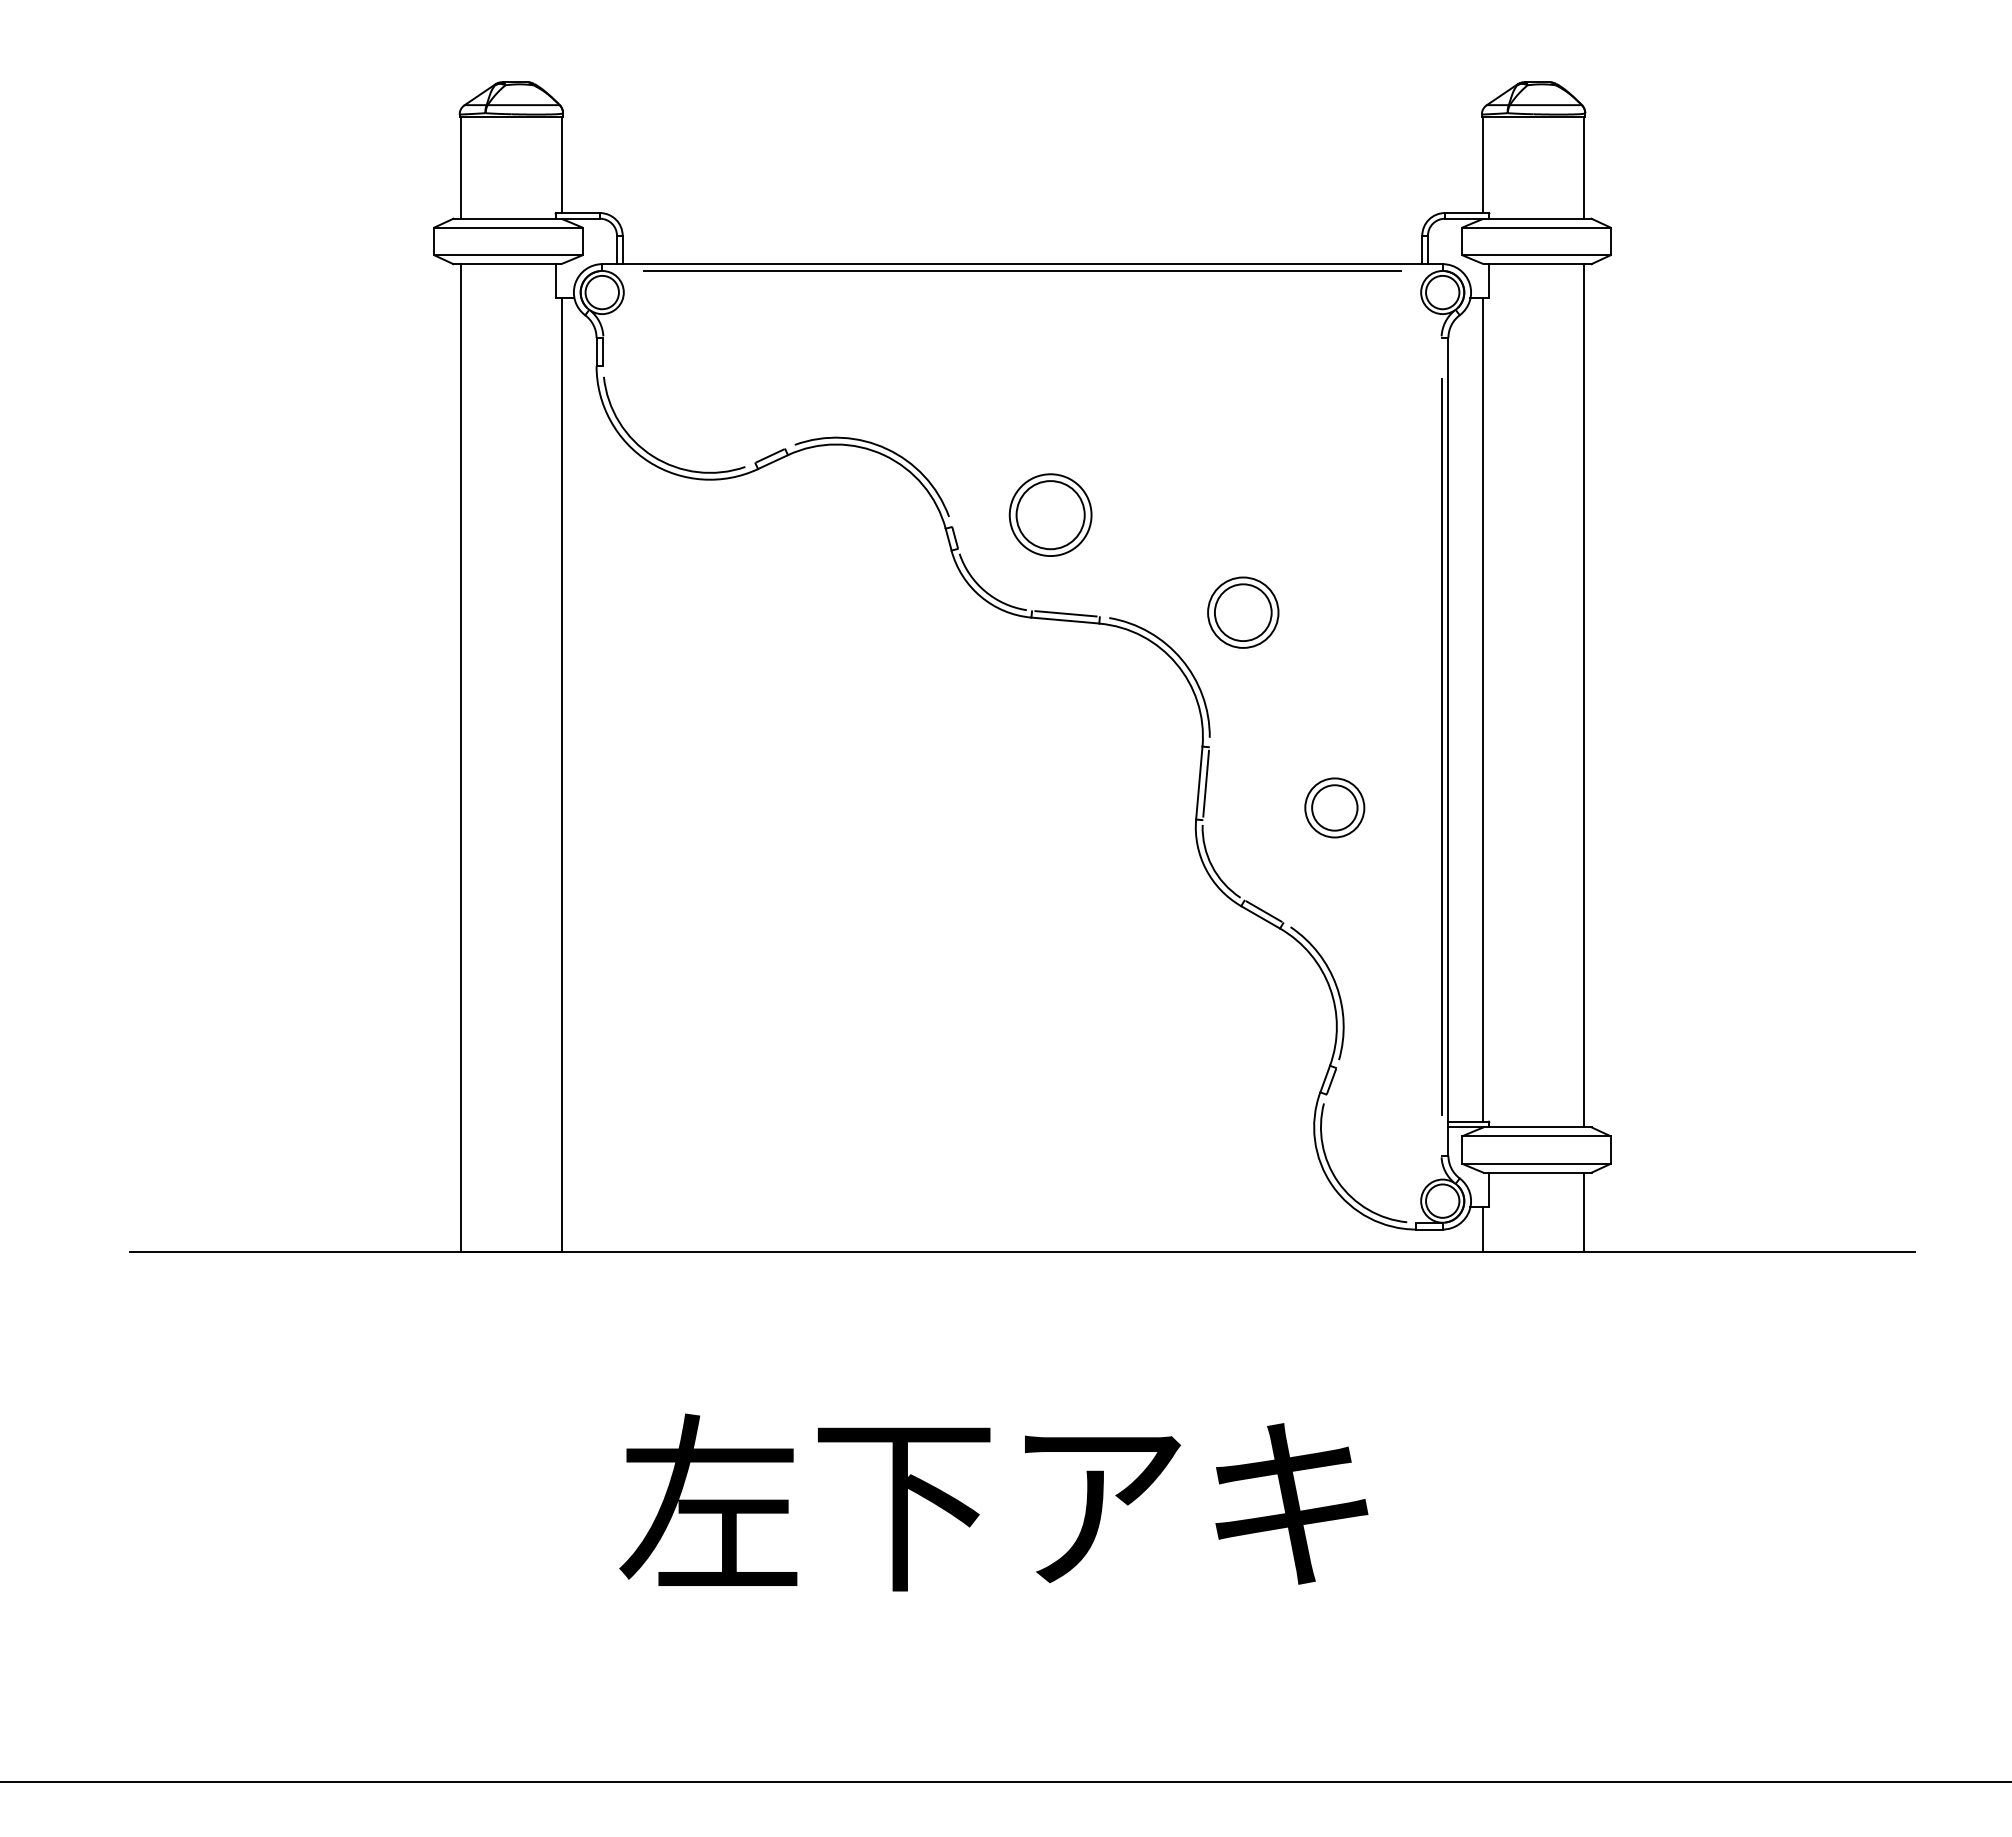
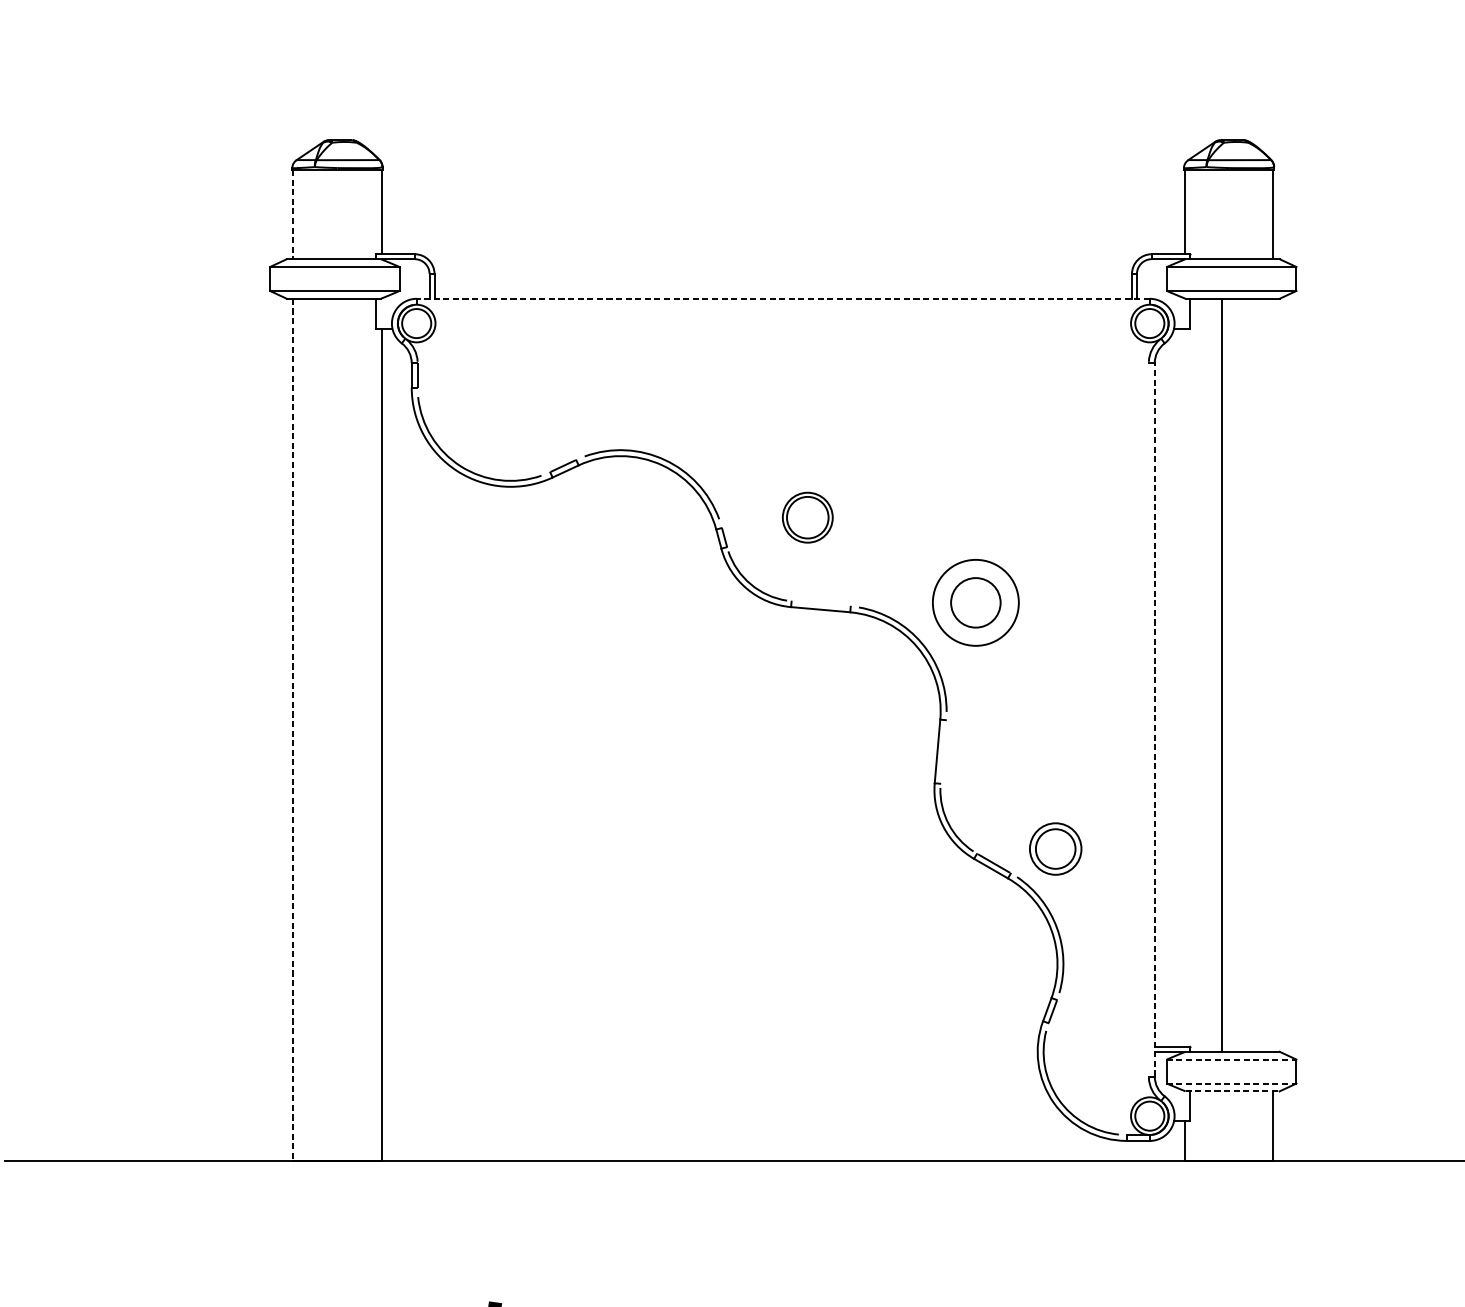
line: (460, 168) -> (293, 215), solid -> dashed
line: (1021, 264) -> (782, 299), solid -> dashed
line: (1022, 270) -> (783, 304), removed
part: (1050, 514) -> (807, 517), size x0.7
circle: (1243, 612) -> (976, 602), size x1.4
line: (1065, 613) -> (820, 603), removed
line: (1584, 695) -> (1222, 675), moved
line: (1483, 709) -> (1185, 687), removed
line: (1441, 746) -> (1148, 719), removed
line: (1448, 746) -> (1154, 719), solid -> dashed
line: (460, 758) -> (293, 730), solid -> dashed
line: (1205, 783) -> (942, 751), removed
part: (1334, 807) -> (1055, 848), moved
line: (1536, 1136) -> (1231, 1059), solid -> dashed
line: (1536, 1163) -> (1231, 1083), solid -> dashed
line: (1537, 1172) -> (1232, 1091), solid -> dashed

